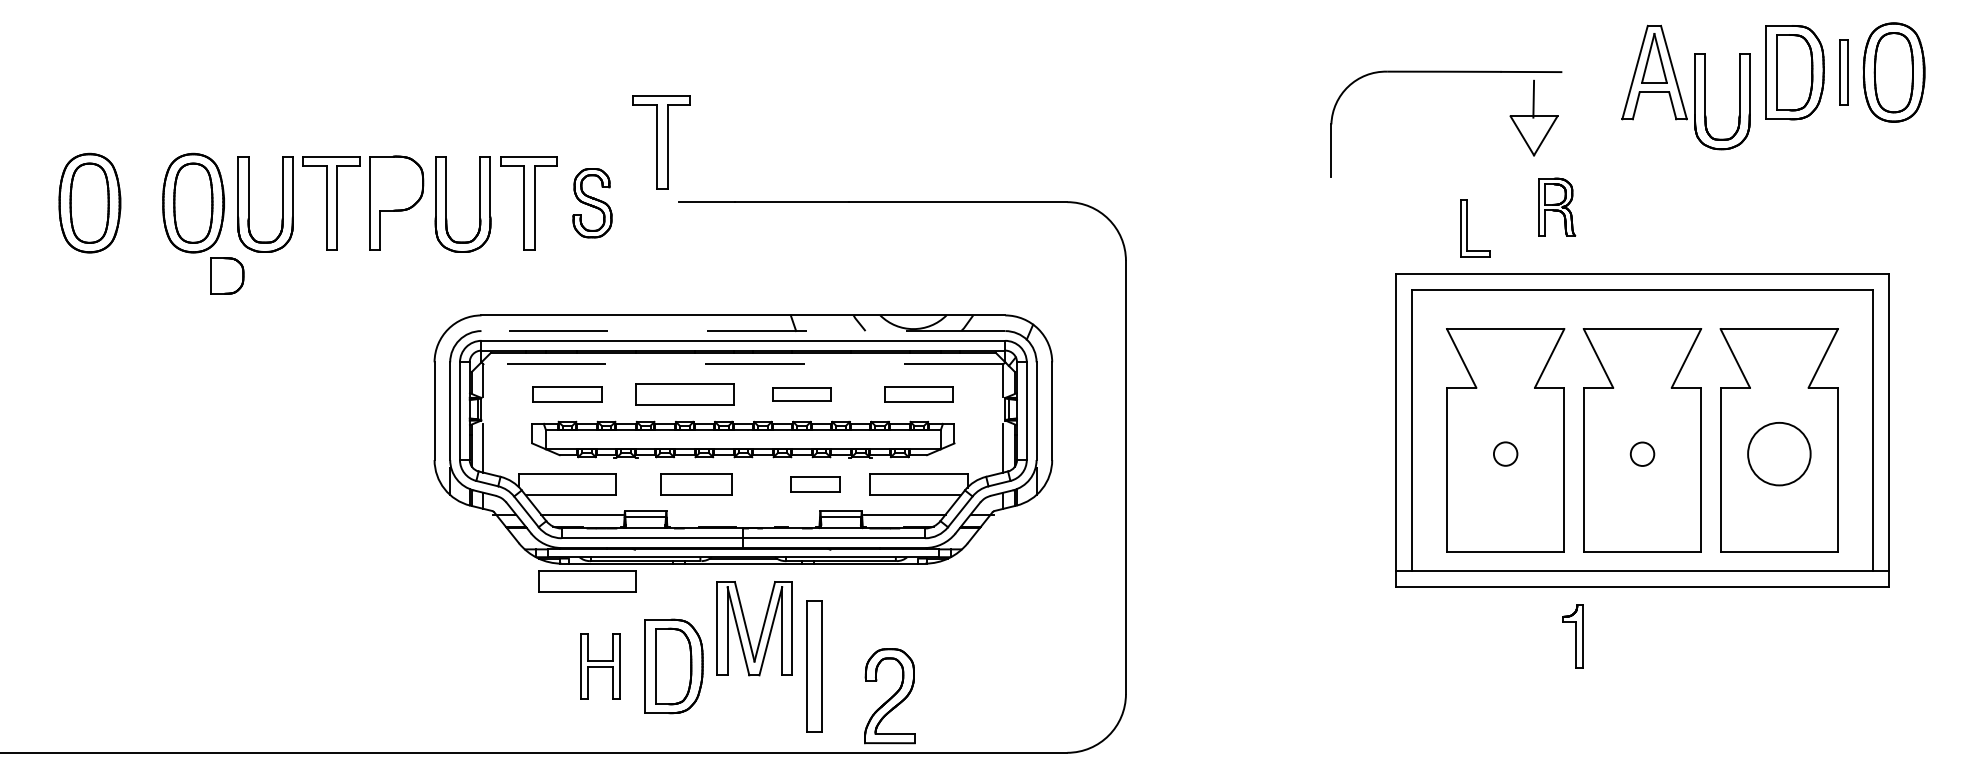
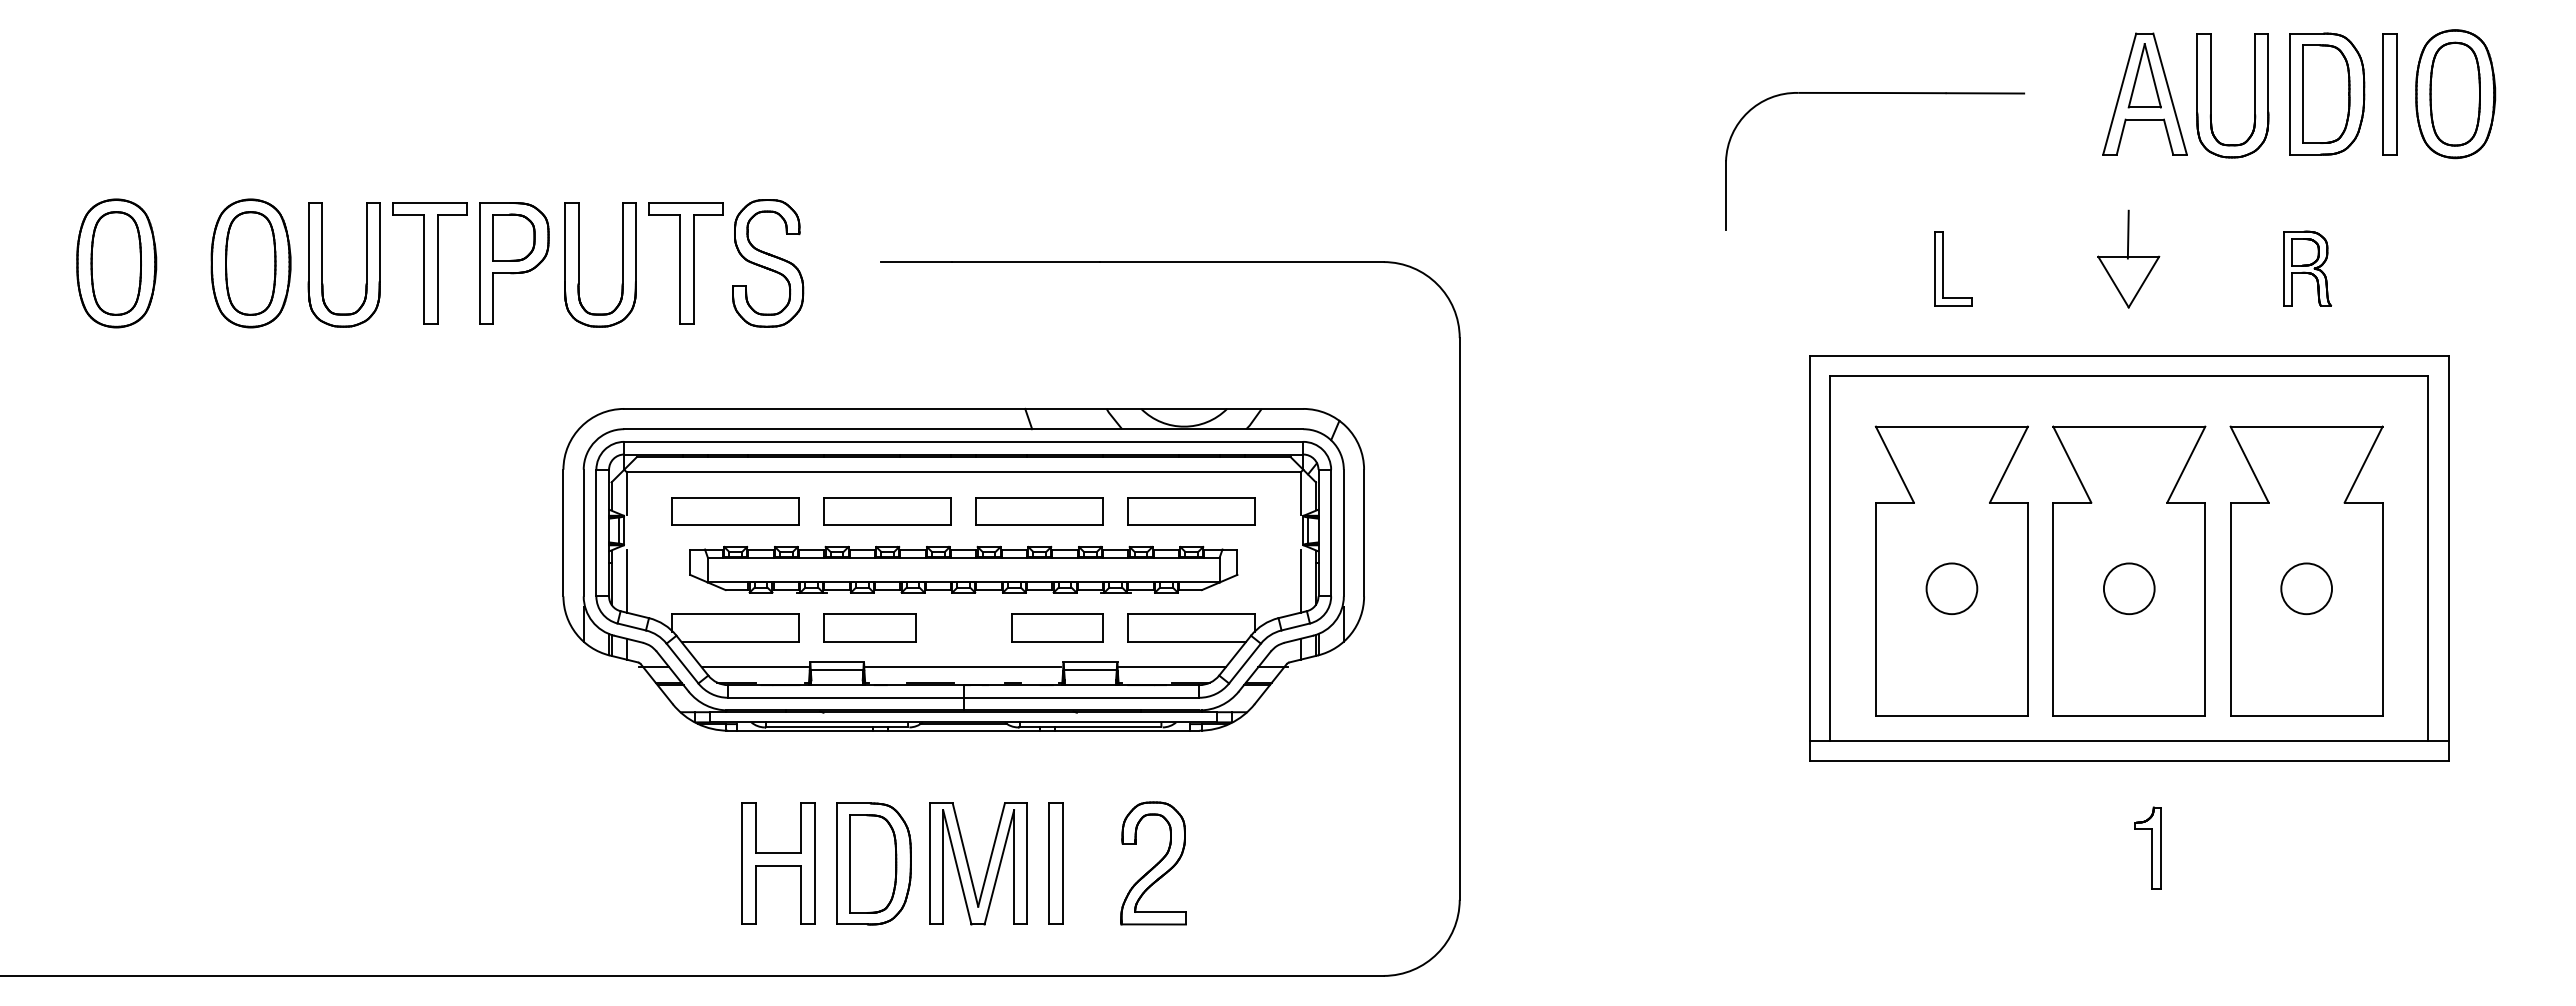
part: (1843, 72) -> (2389, 94), size x1.43
part: (1705, 101) -> (2211, 95), moved
part: (1533, 117) -> (2128, 258), moved
part: (661, 142) -> (857, 184), removed
part: (592, 203) -> (768, 263), size x1.43
part: (1557, 207) -> (2307, 268), moved
part: (1467, 228) -> (1943, 268), moved
part: (227, 275) -> (513, 237), moved
line: (743, 331) -> (963, 429), dashed -> solid
line: (743, 364) -> (963, 472), dashed -> solid
part: (567, 394) -> (735, 511), size x1.43
part: (801, 394) -> (1039, 511), size x1.67
part: (919, 394) -> (1191, 511), size x1.43
circle: (1505, 453) -> (1951, 588), size x1.67
circle: (1642, 453) -> (2129, 588), size x1.67
circle: (1779, 453) -> (2306, 588), size x0.62
part: (696, 484) -> (869, 627), moved
part: (815, 484) -> (1057, 627), size x1.43
line: (743, 514) -> (963, 667), added
part: (587, 581) -> (761, 753), removed
part: (761, 629) -> (987, 865), moved
part: (1572, 636) -> (2147, 847), moved
part: (600, 666) -> (778, 863), size x1.43
part: (814, 666) -> (1055, 863), size x0.71
part: (889, 696) -> (1153, 863), moved

